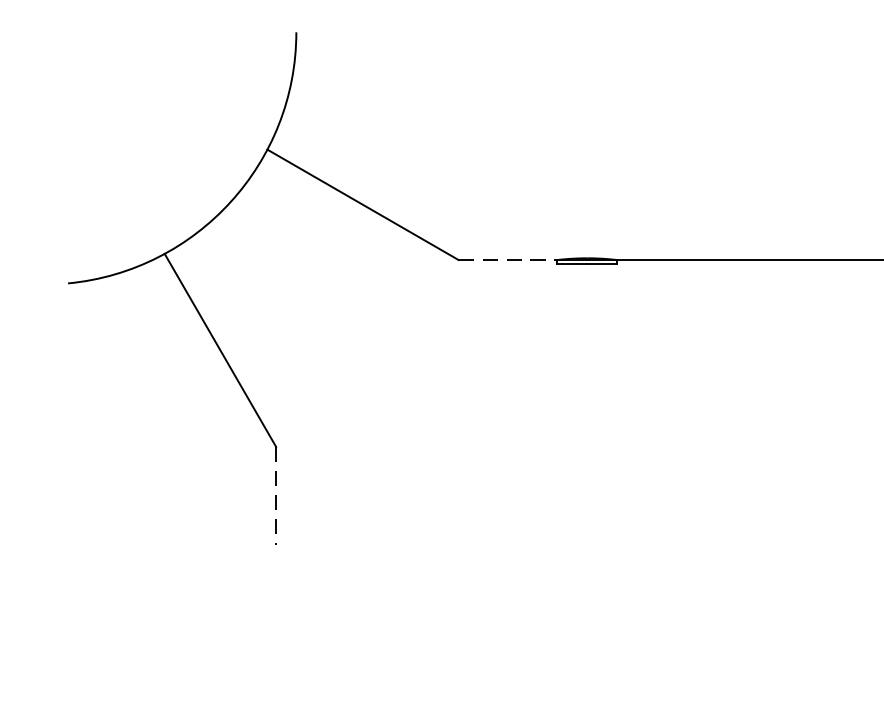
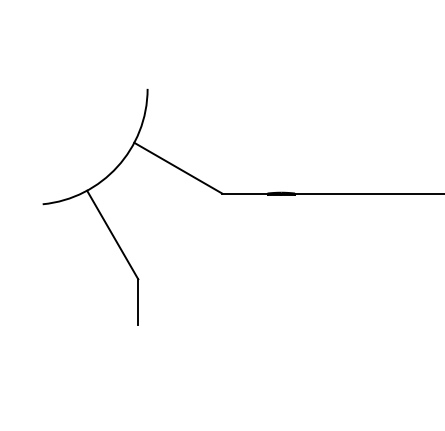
line: (507, 259) -> (244, 193), dashed -> solid
line: (276, 497) -> (138, 302), dashed -> solid

